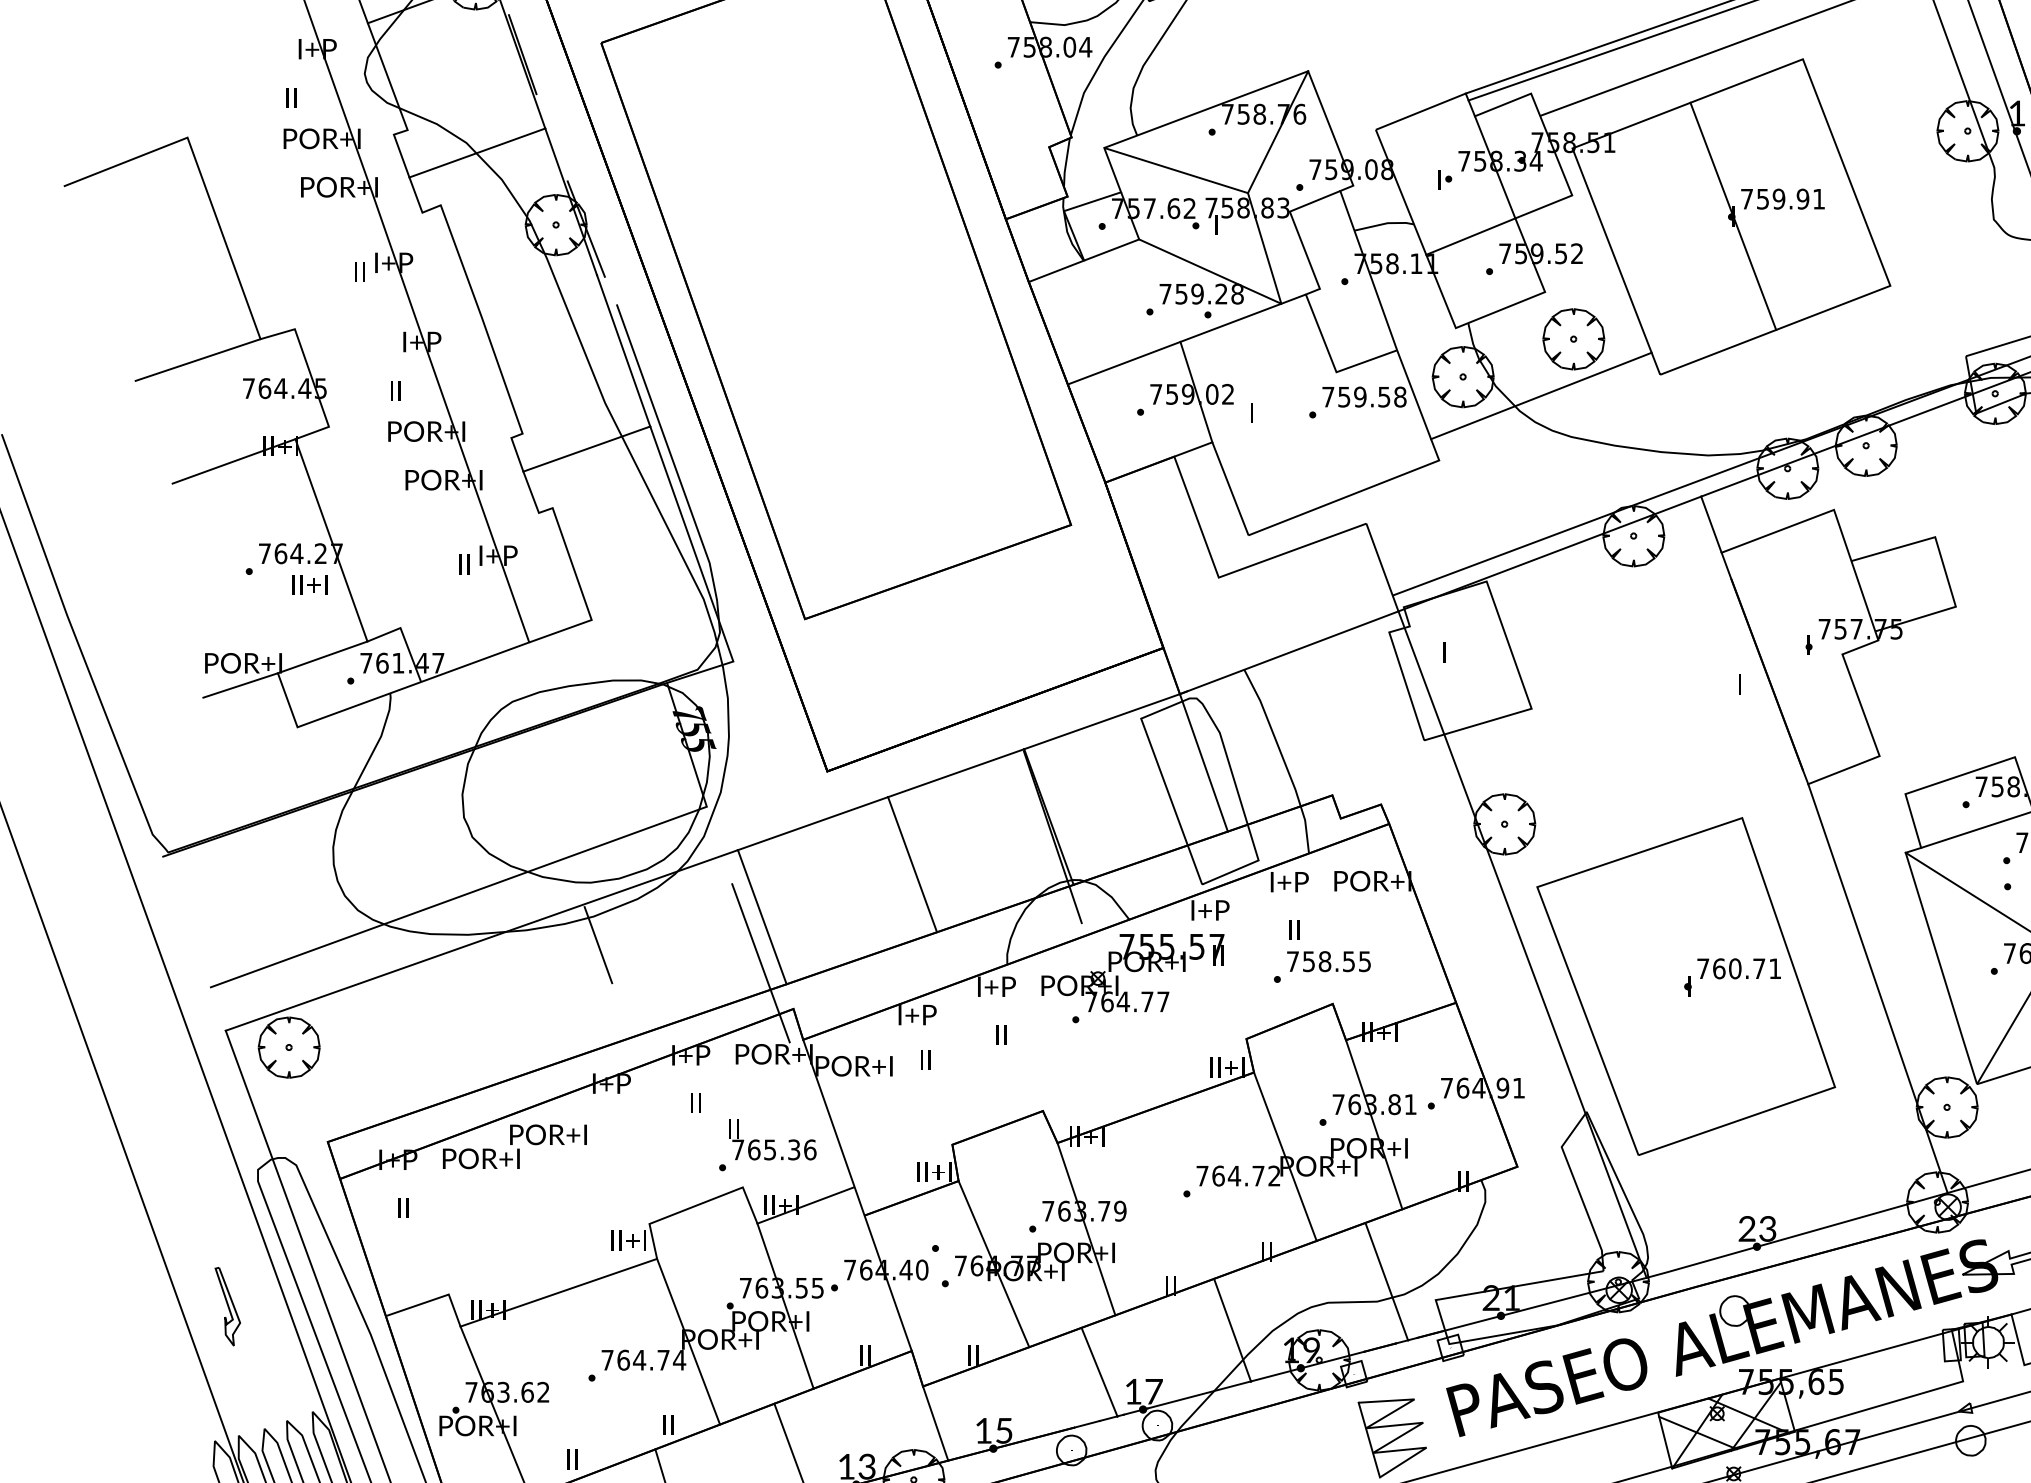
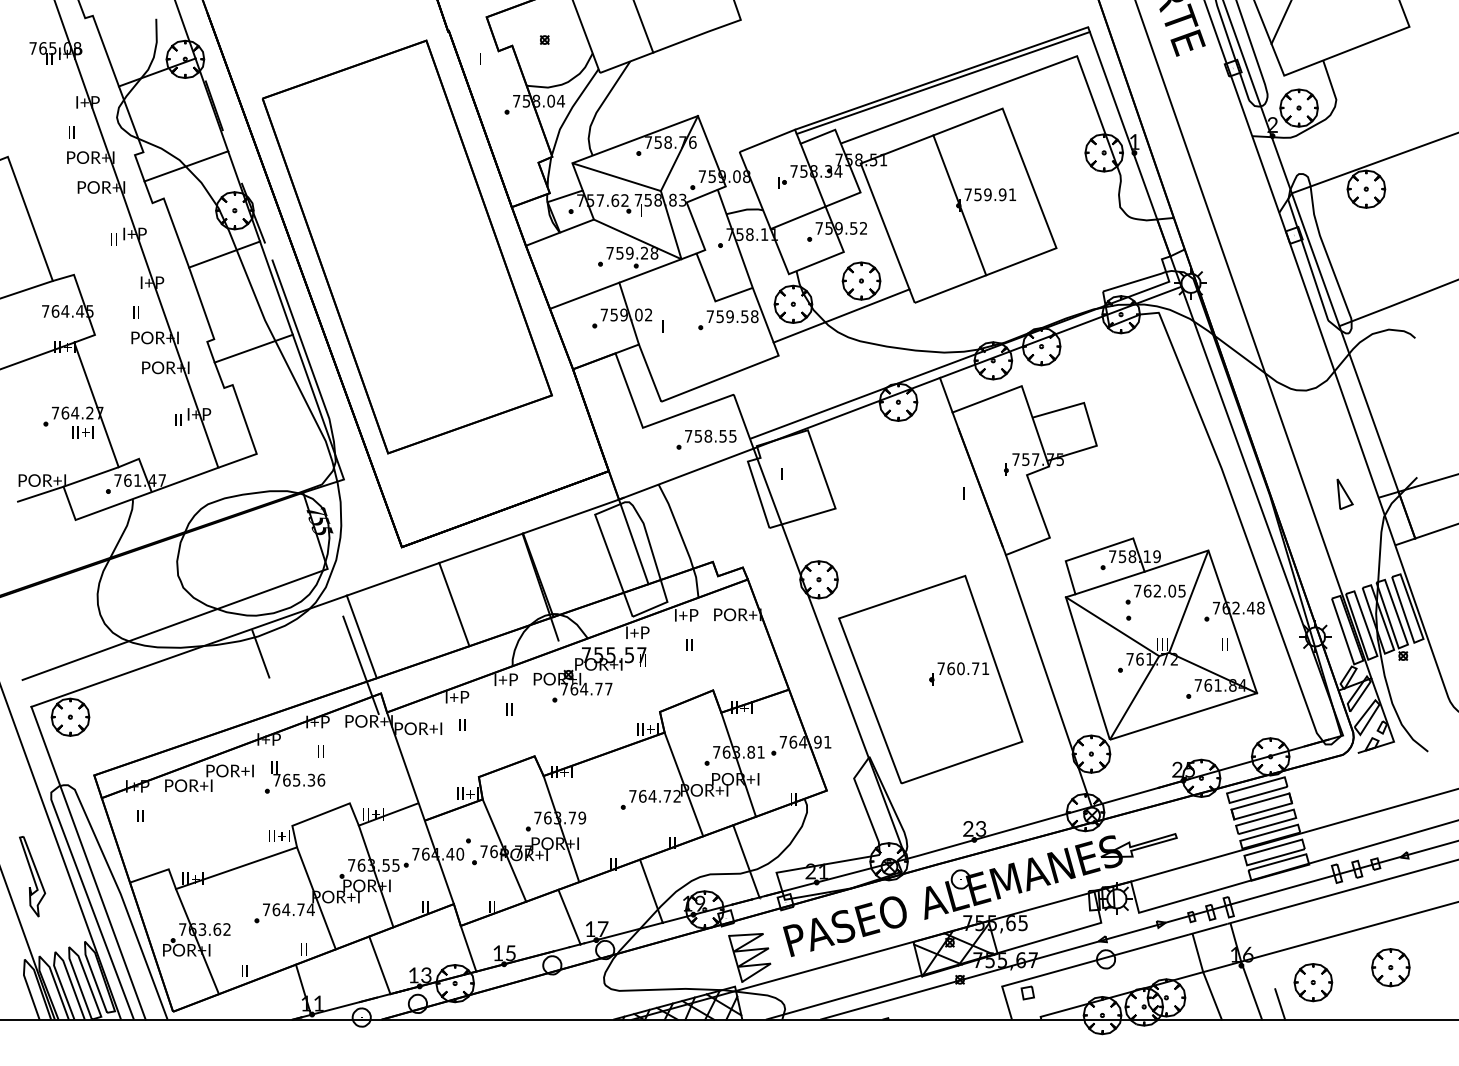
line: (539, 296) -> (224, 254), added
part: (1322, 966) -> (706, 439), moved
part: (768, 1145) -> (295, 777), moved
part: (227, 1306) -> (32, 876), size x1.67

